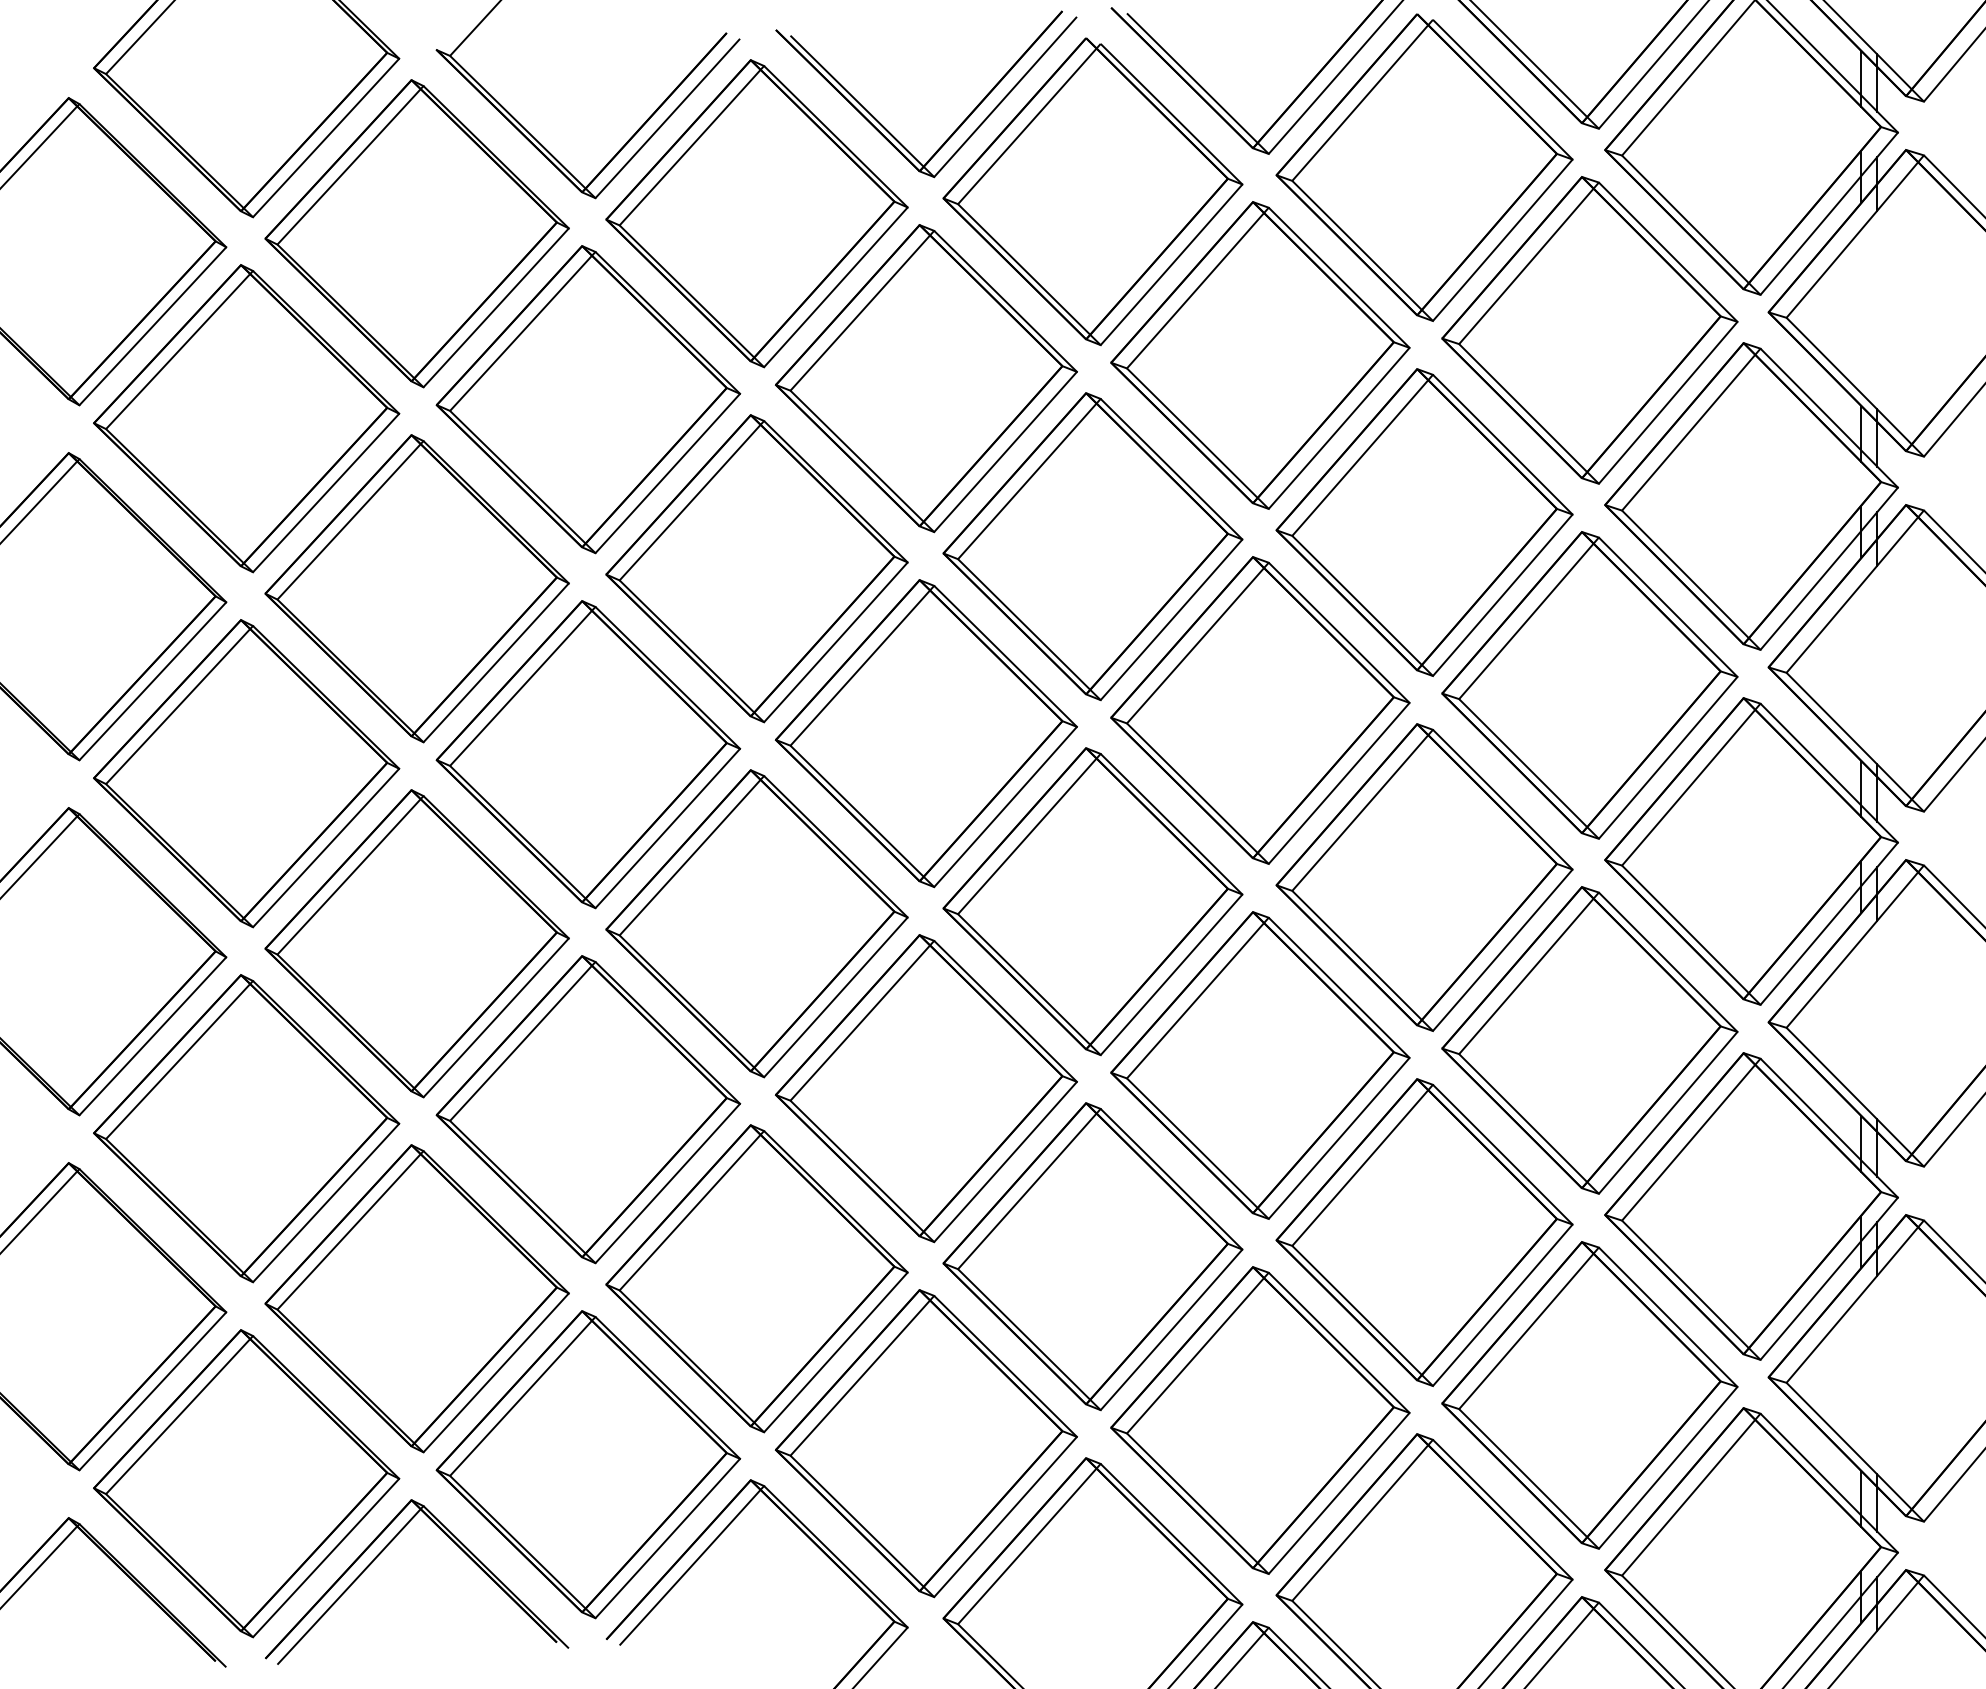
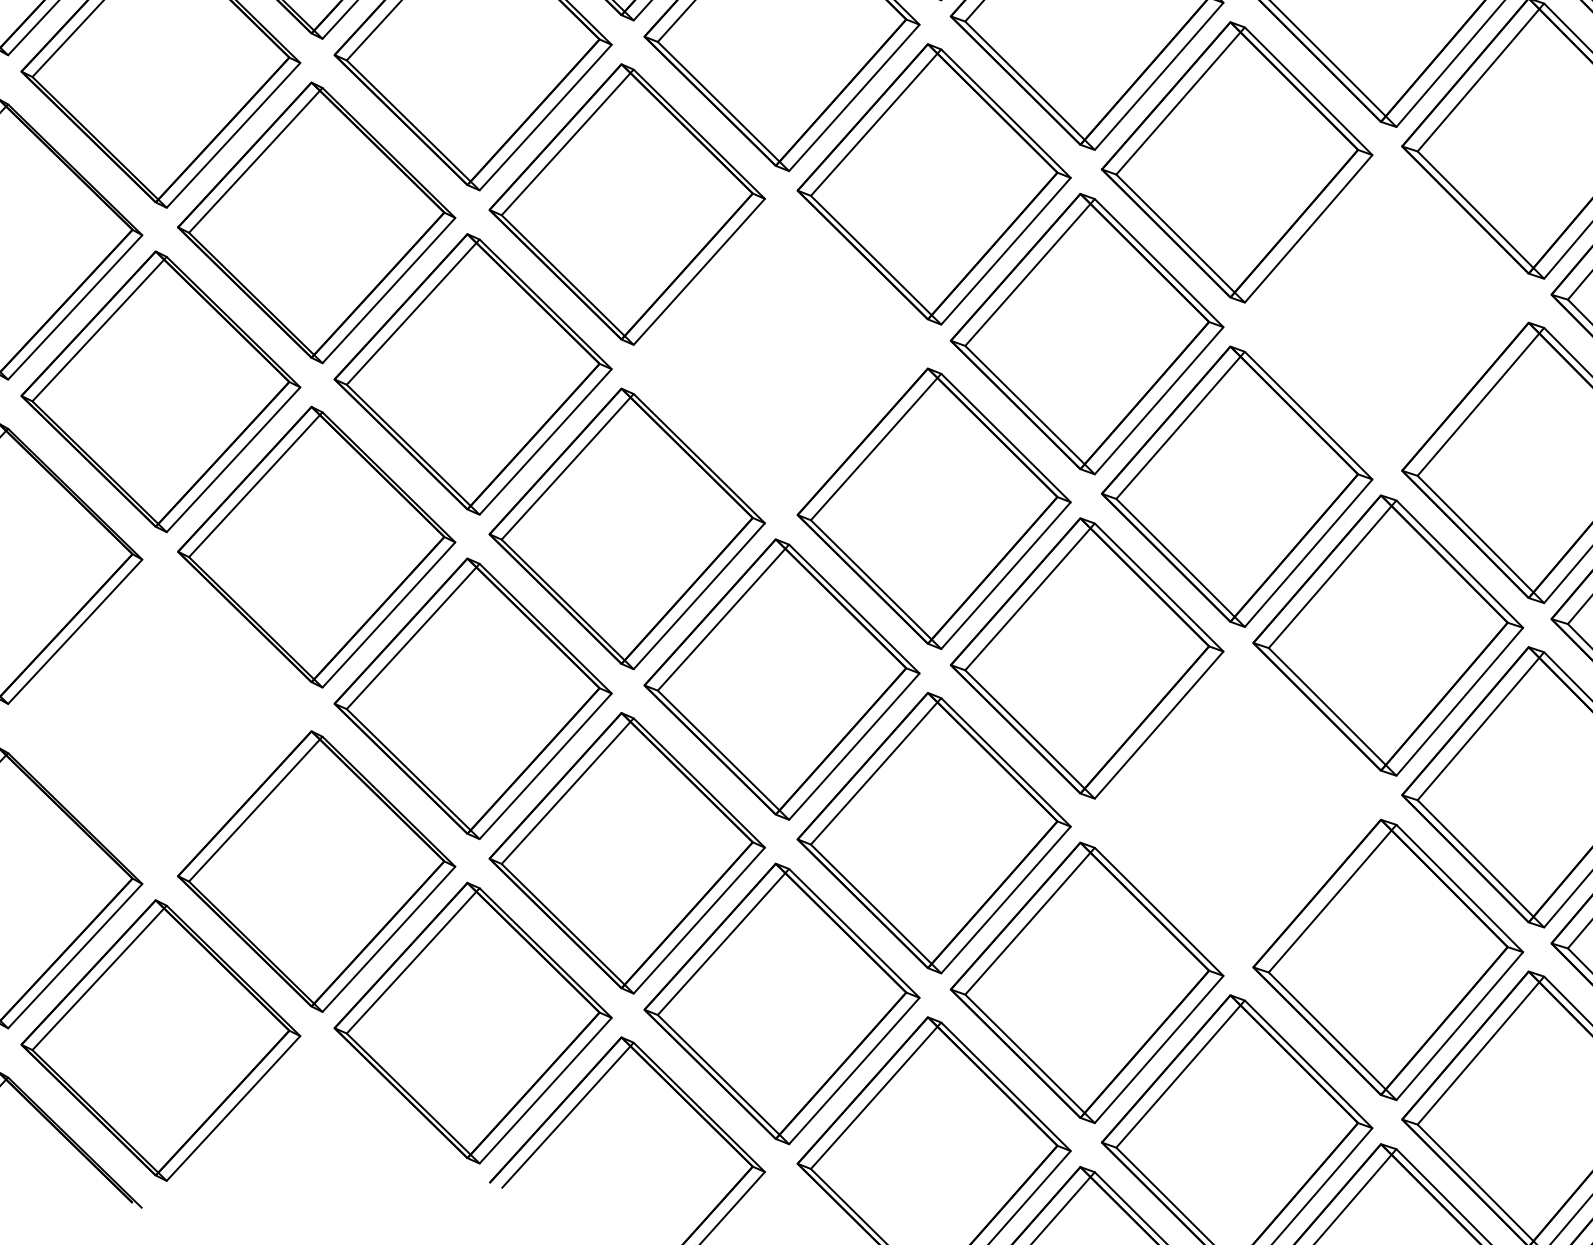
part: (1589, 685) -> (1387, 311), removed
part: (926, 733) -> (782, 355), removed
part: (246, 1128) -> (160, 716), removed
part: (1424, 1232) -> (1237, 811), removed
part: (384, 1550) -> (286, 1101), removed

